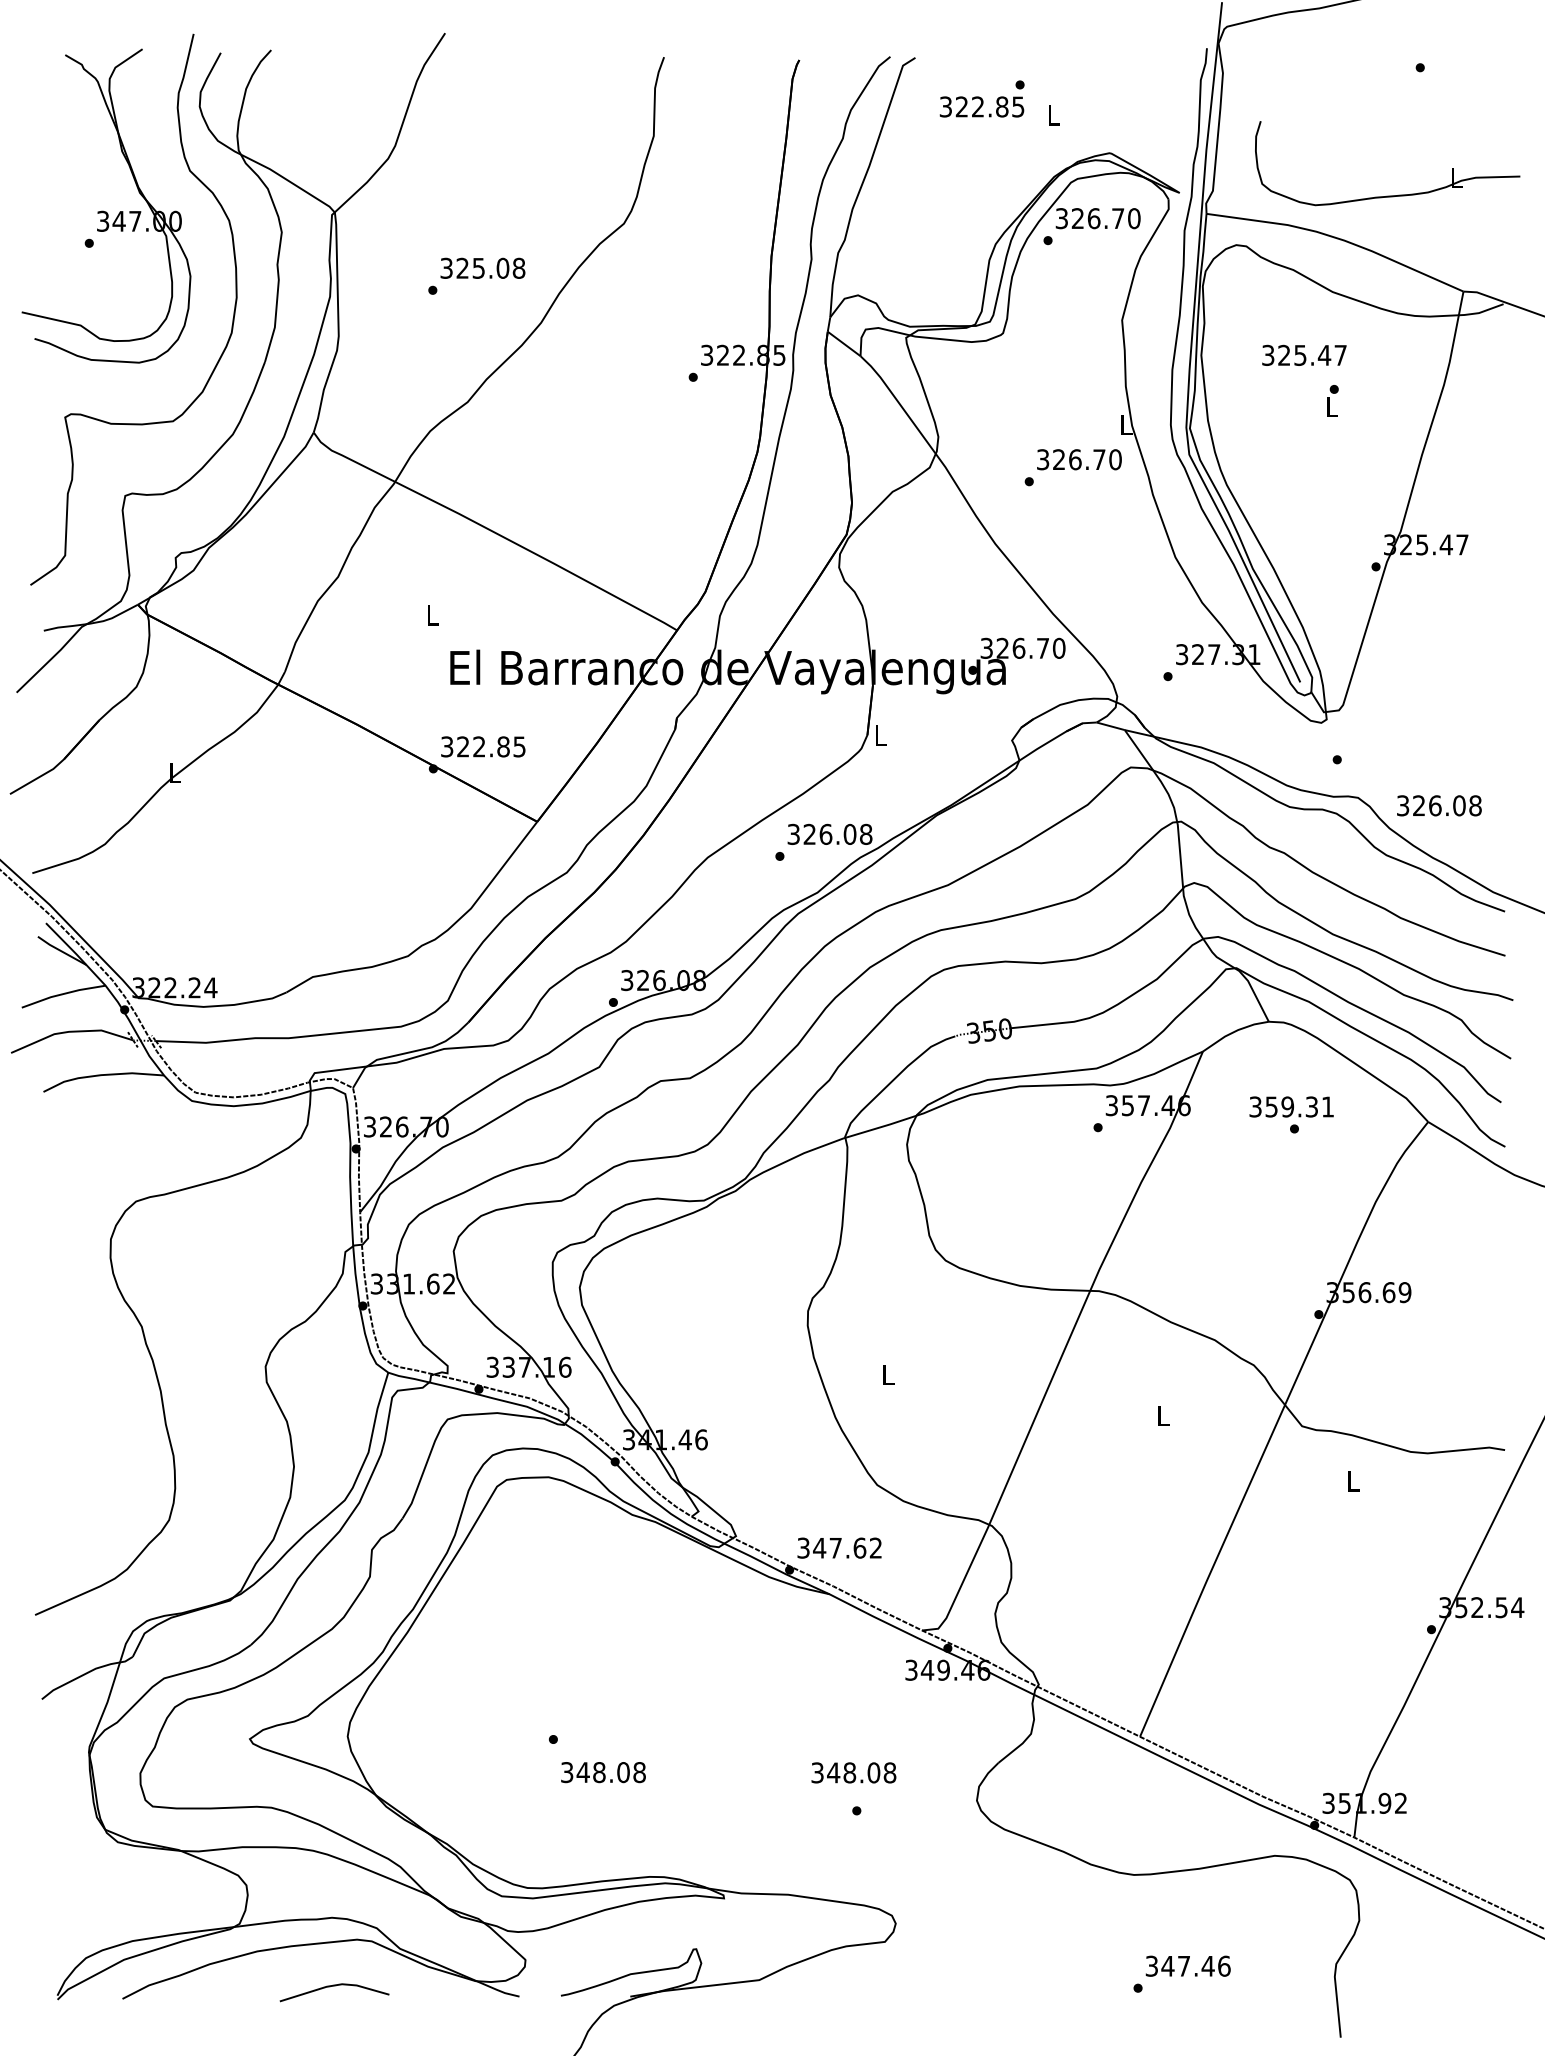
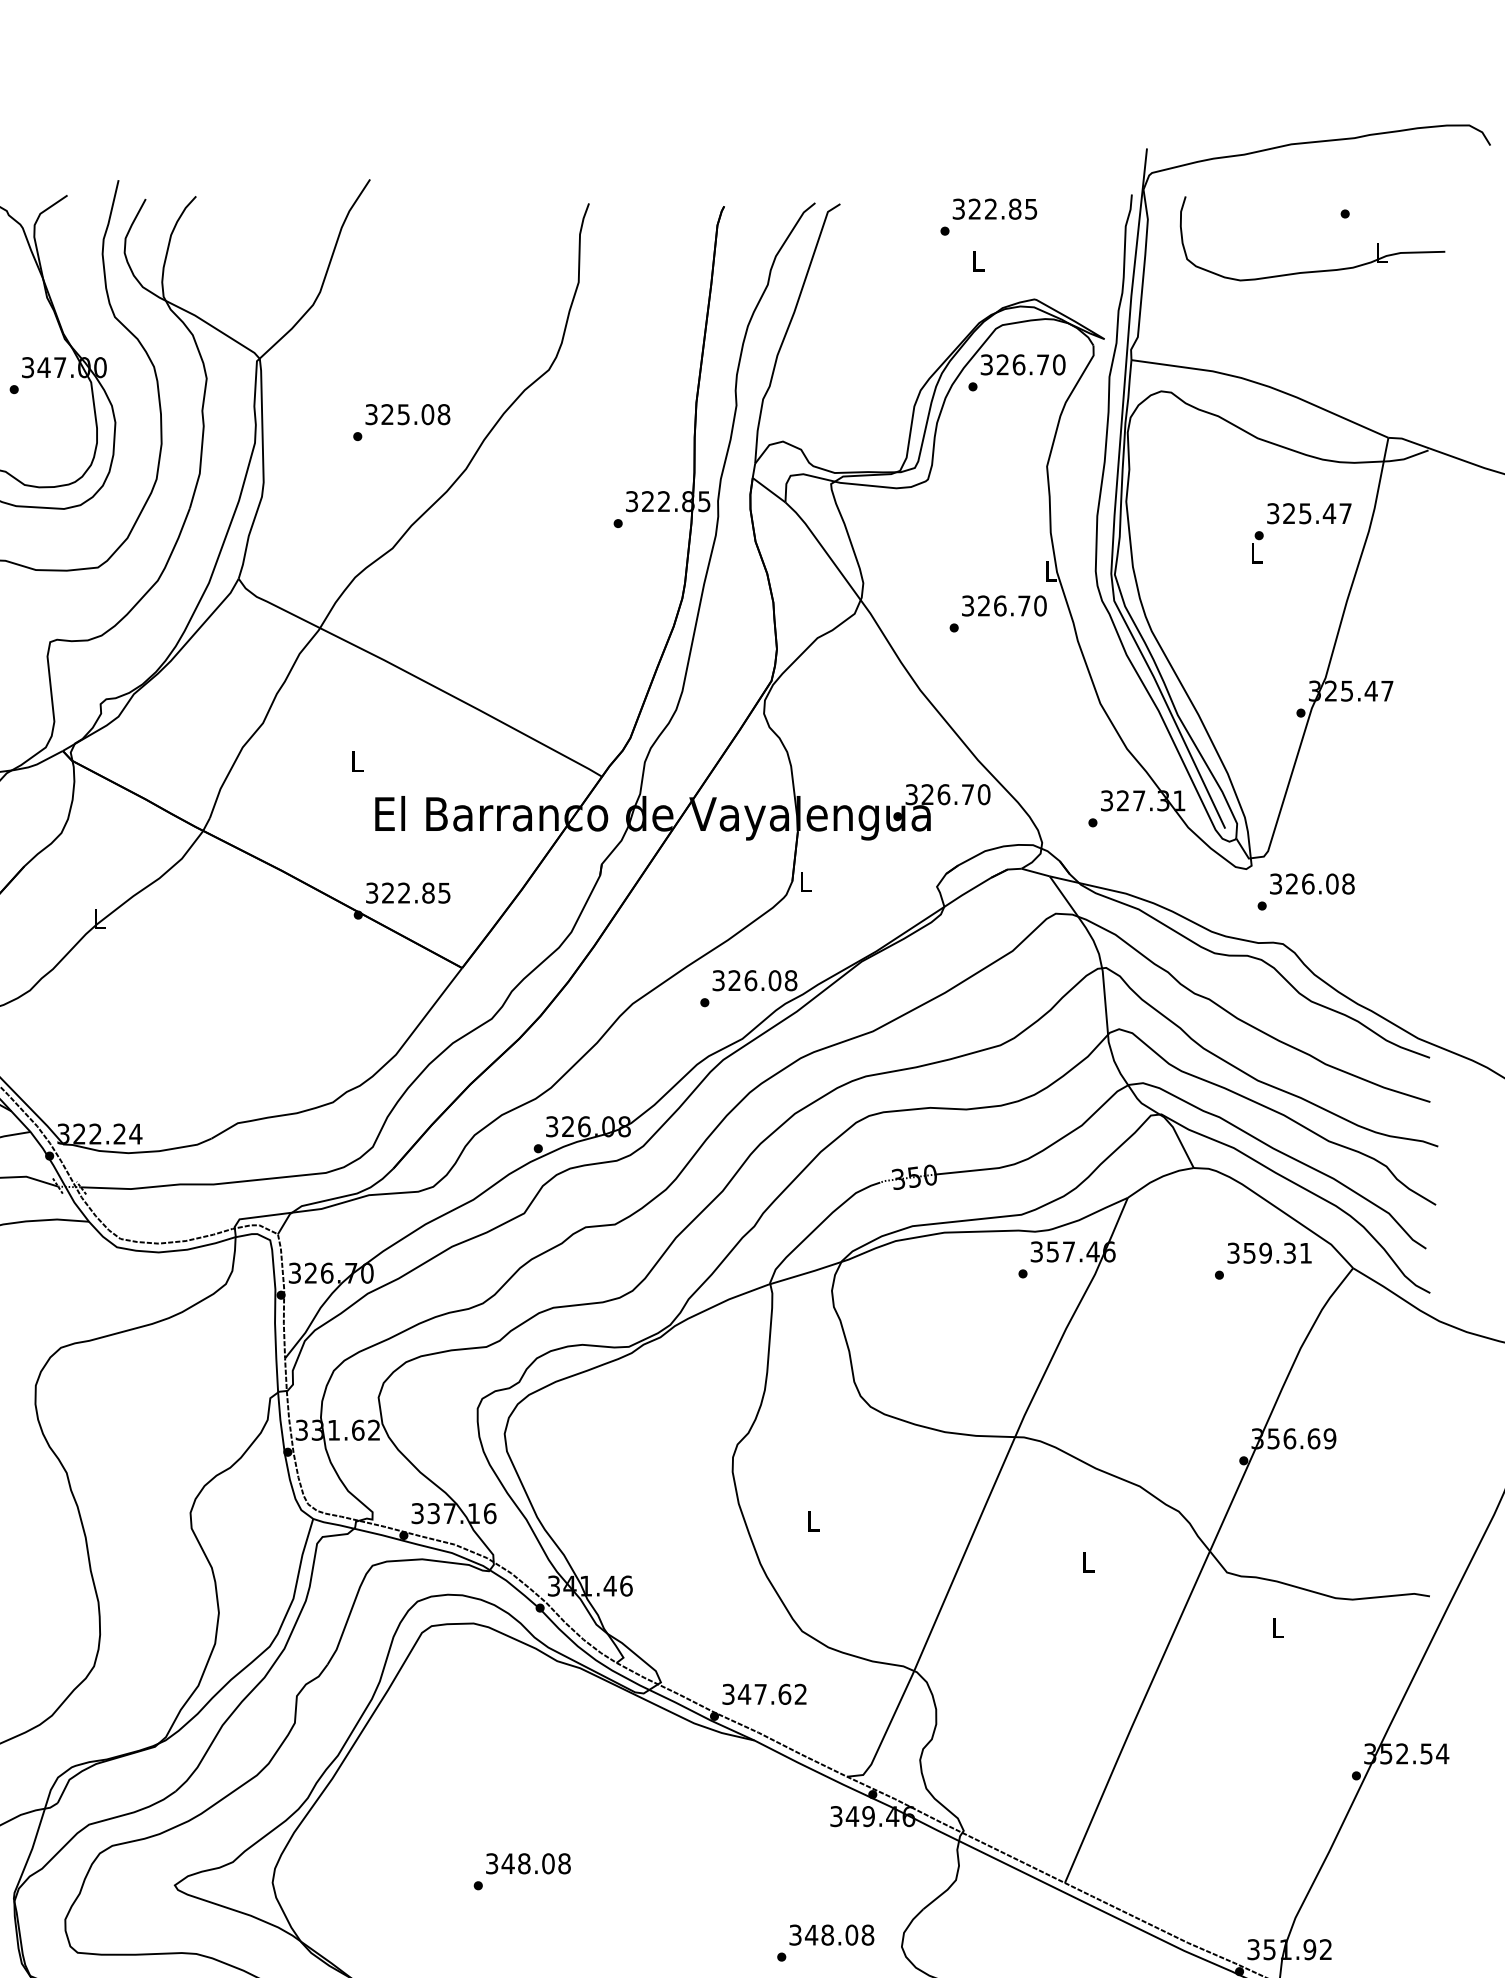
text: (981, 106) -> (994, 208), moved
part: (1387, 195) -> (1312, 270), moved
text: (1304, 354) -> (1309, 512), moved
text: (1439, 805) -> (1312, 883), moved
text: (1291, 1106) -> (1269, 1252), moved
text: (603, 1772) -> (528, 1863), moved
text: (853, 1772) -> (831, 1934), moved

